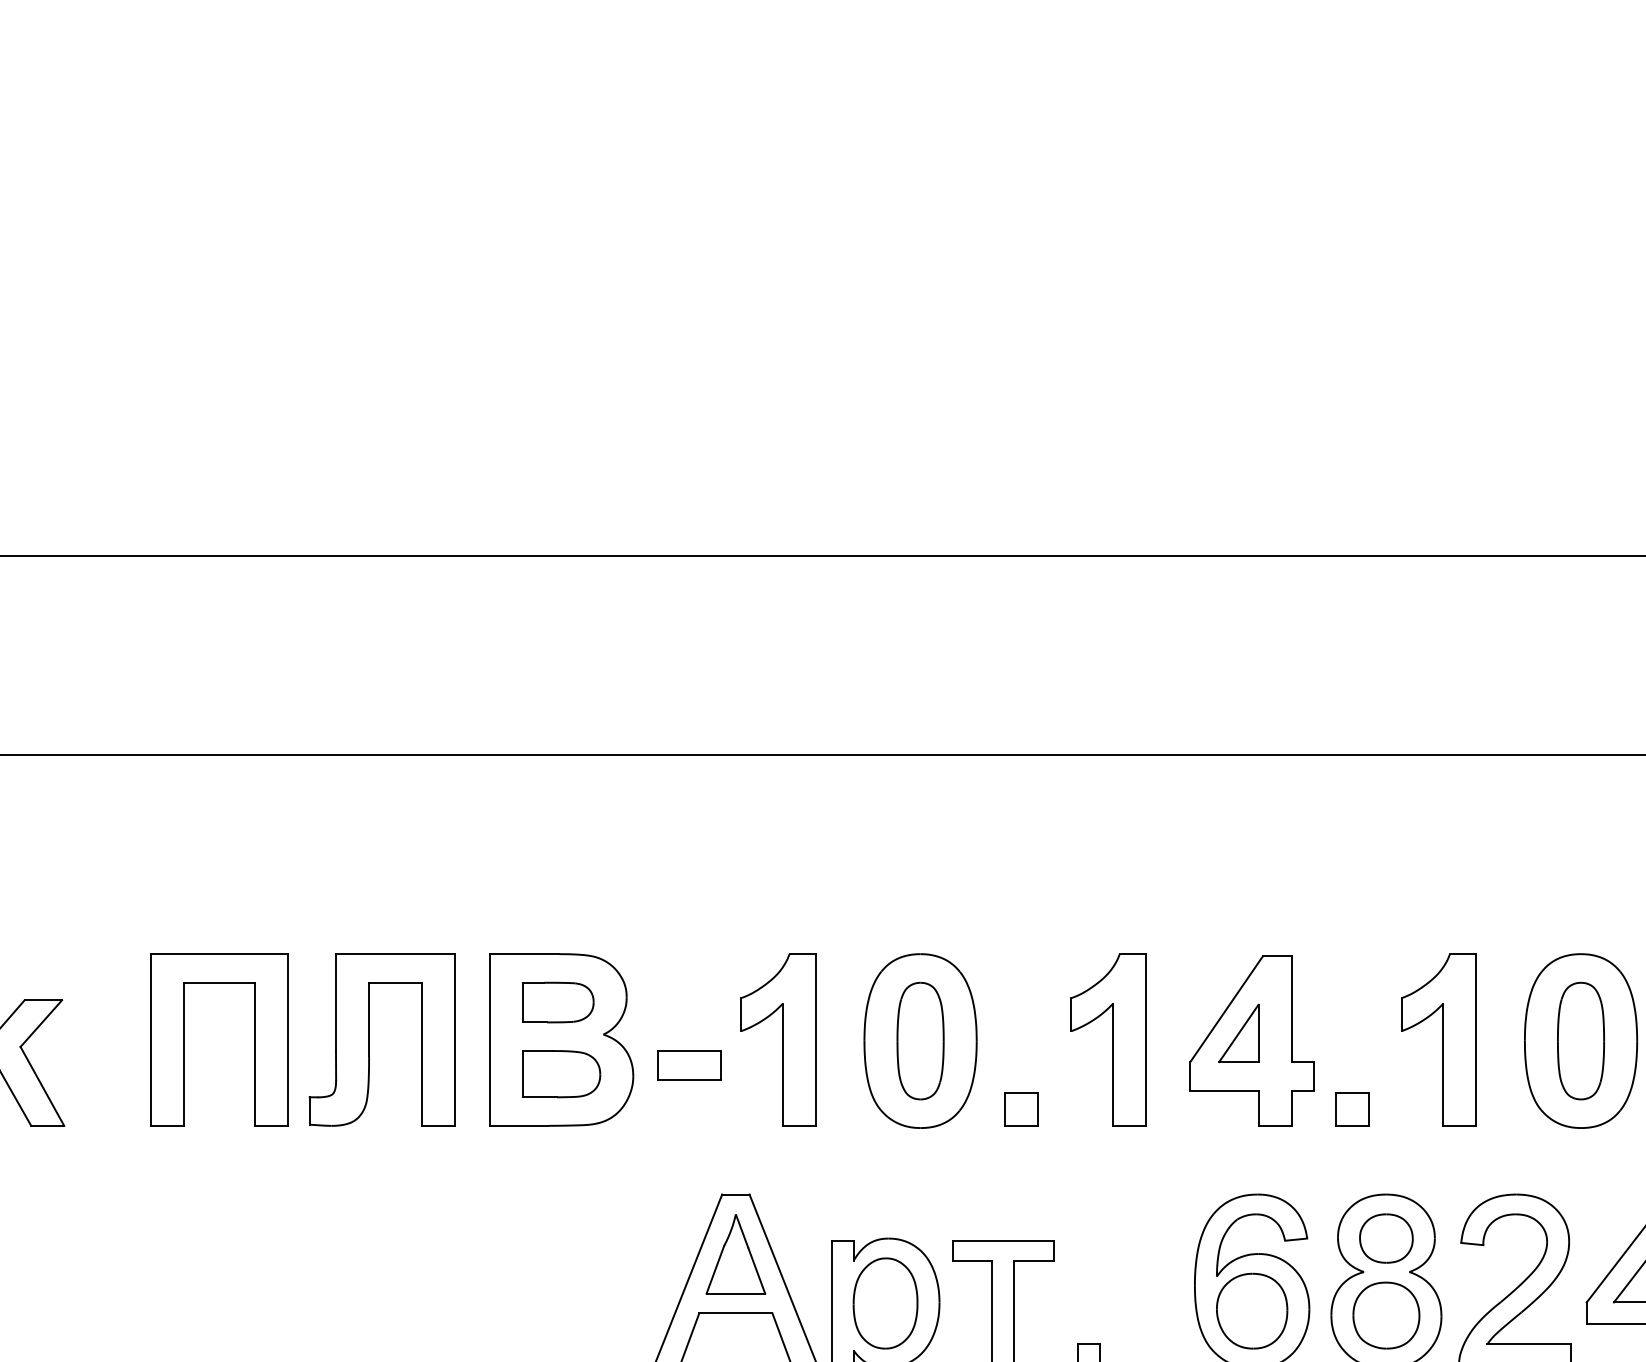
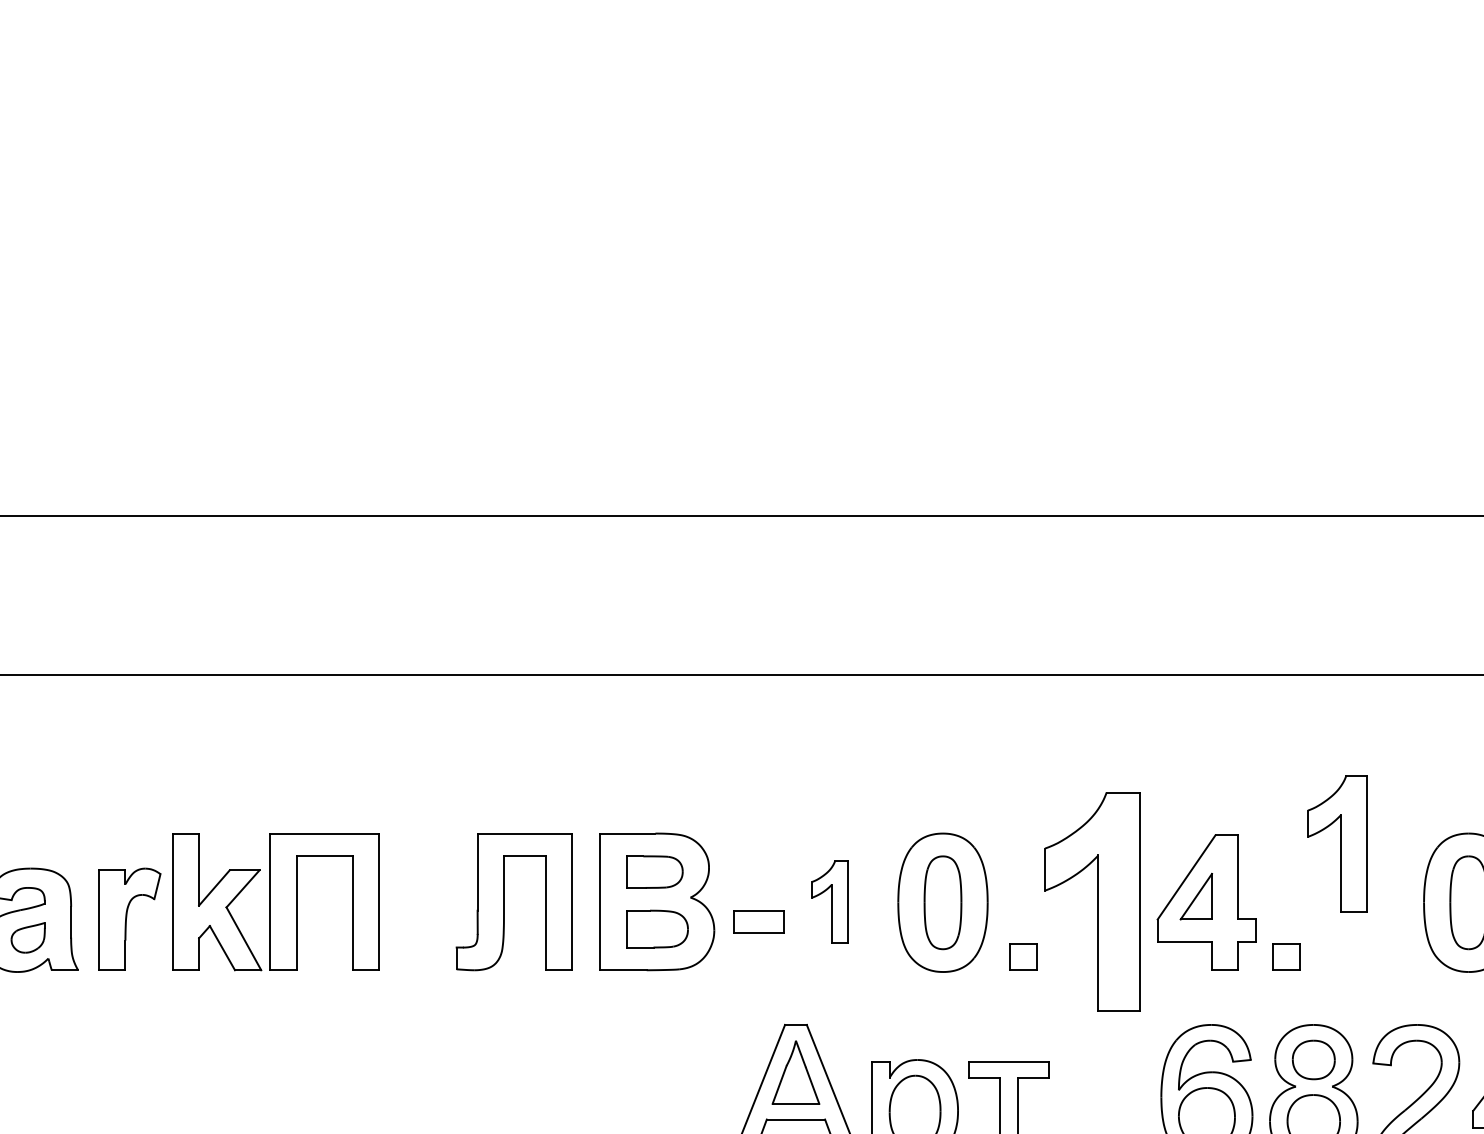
part: (185, 1039) -> (297, 901), moved
part: (778, 1039) -> (829, 901), size x0.6
part: (1108, 1039) -> (1092, 901), size x1.6
part: (1438, 1039) -> (1337, 843), moved

